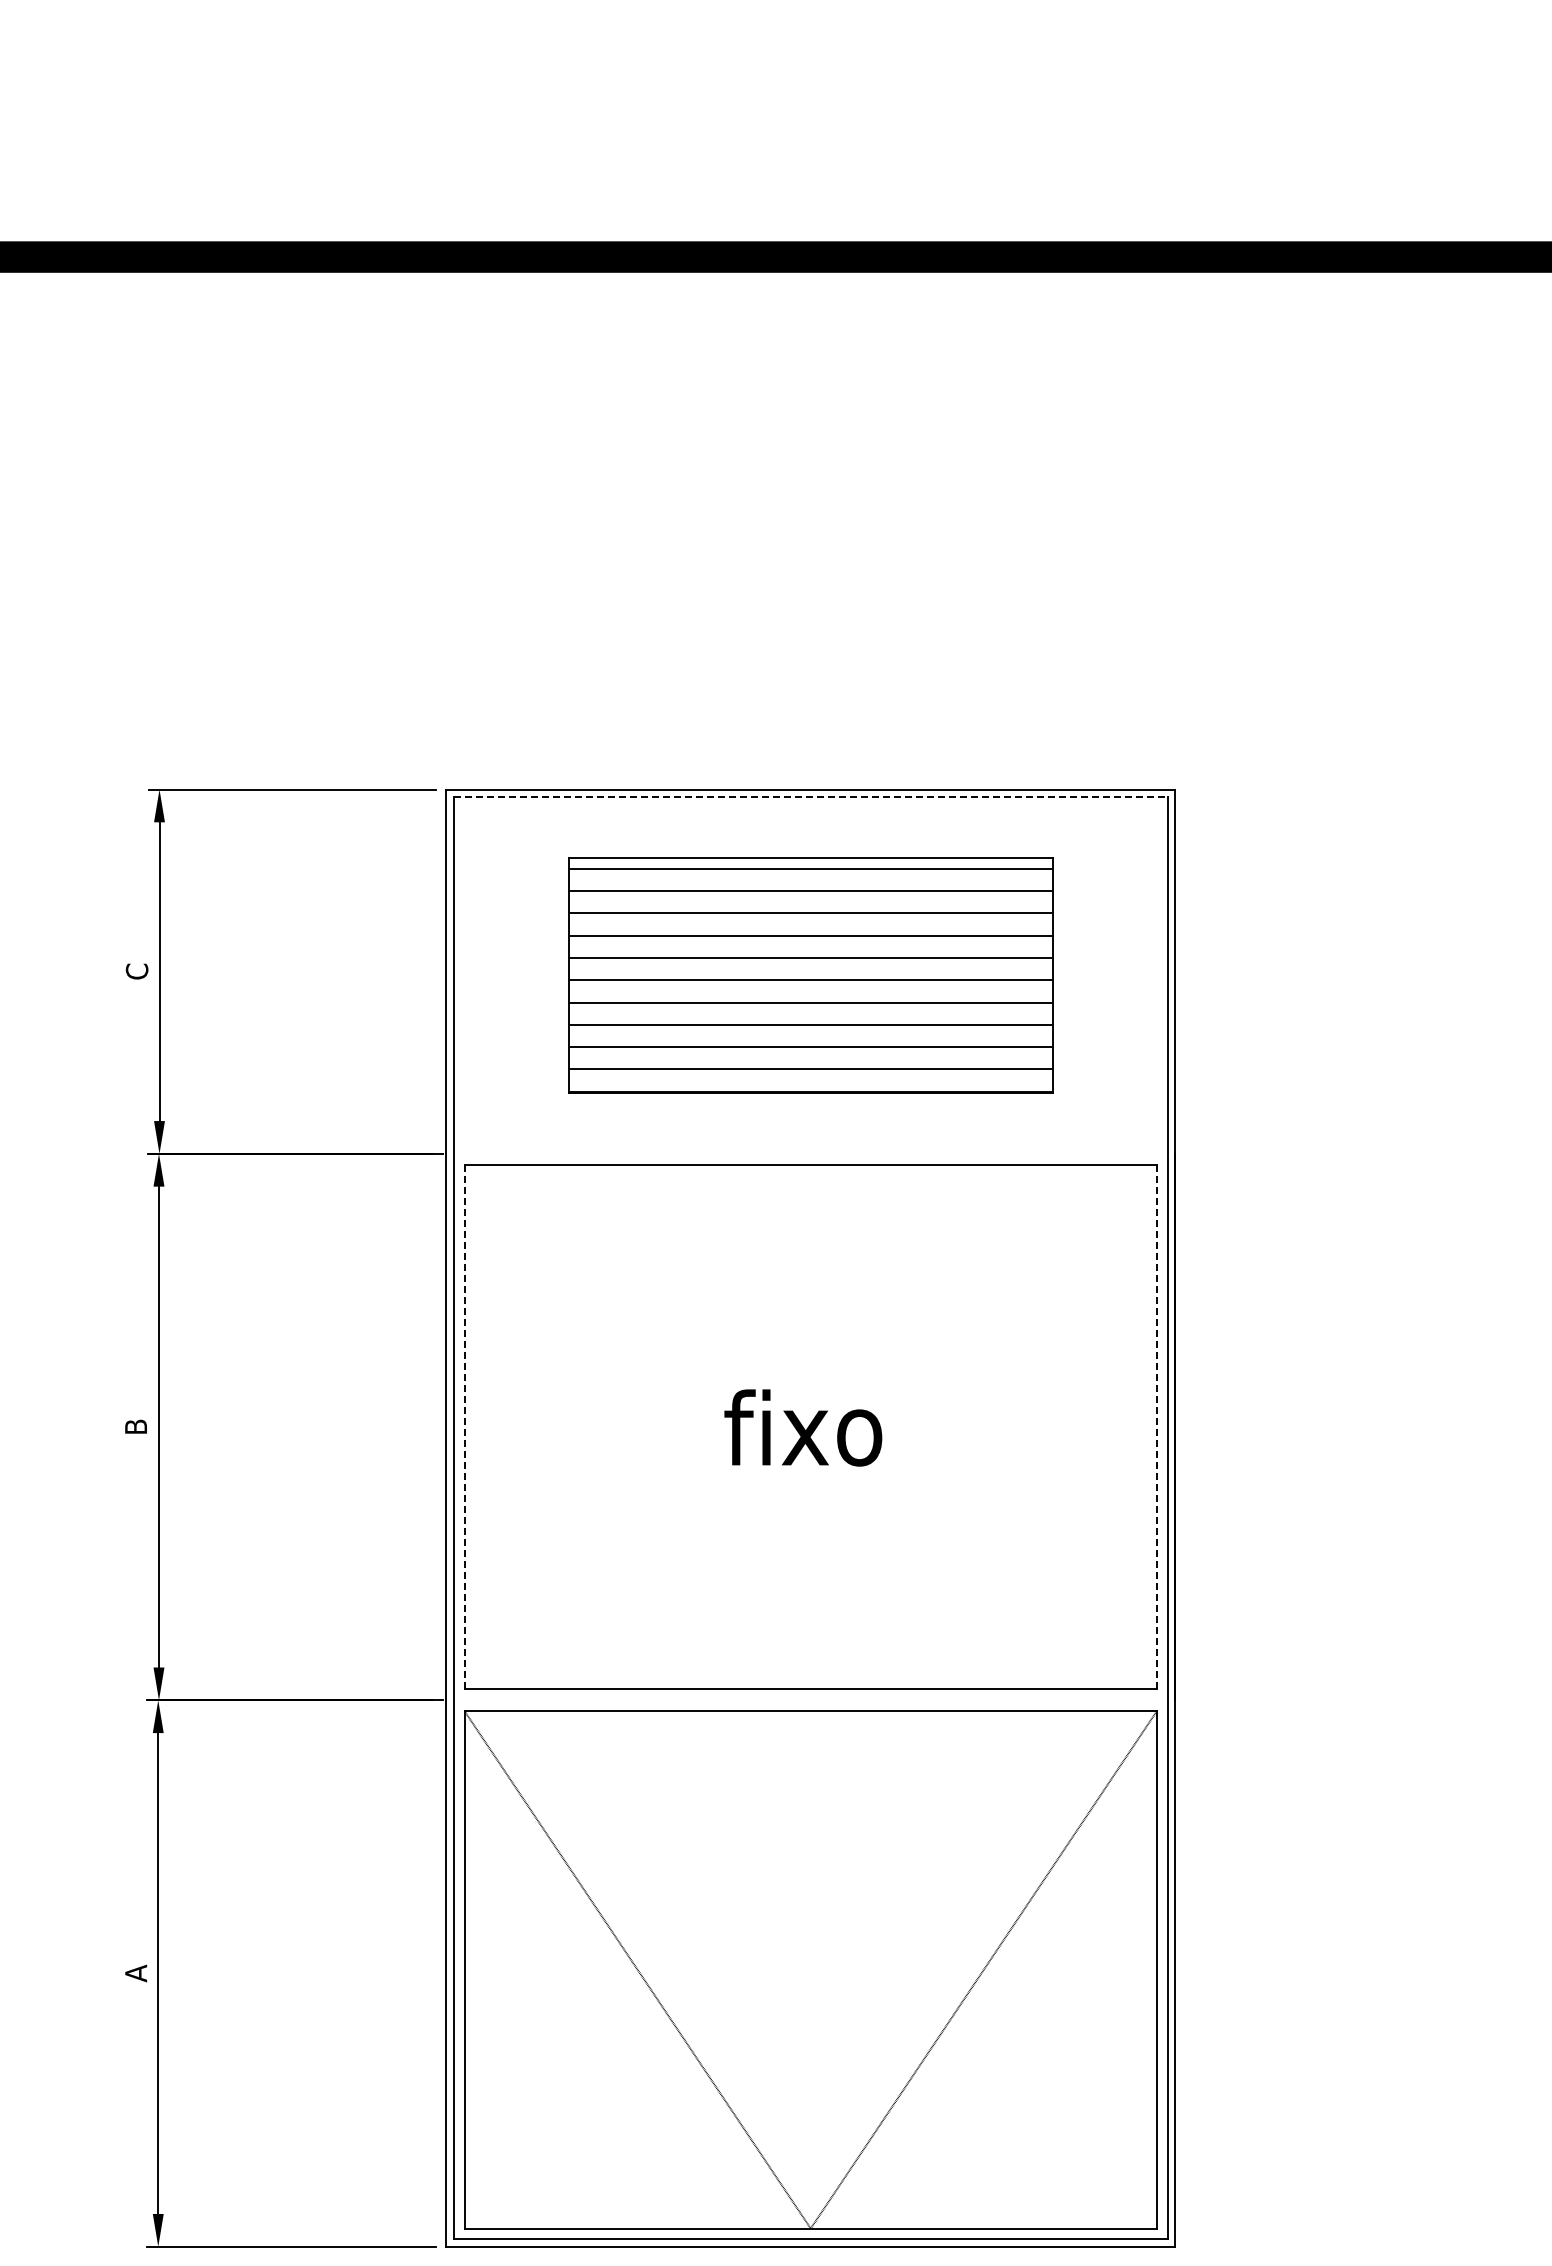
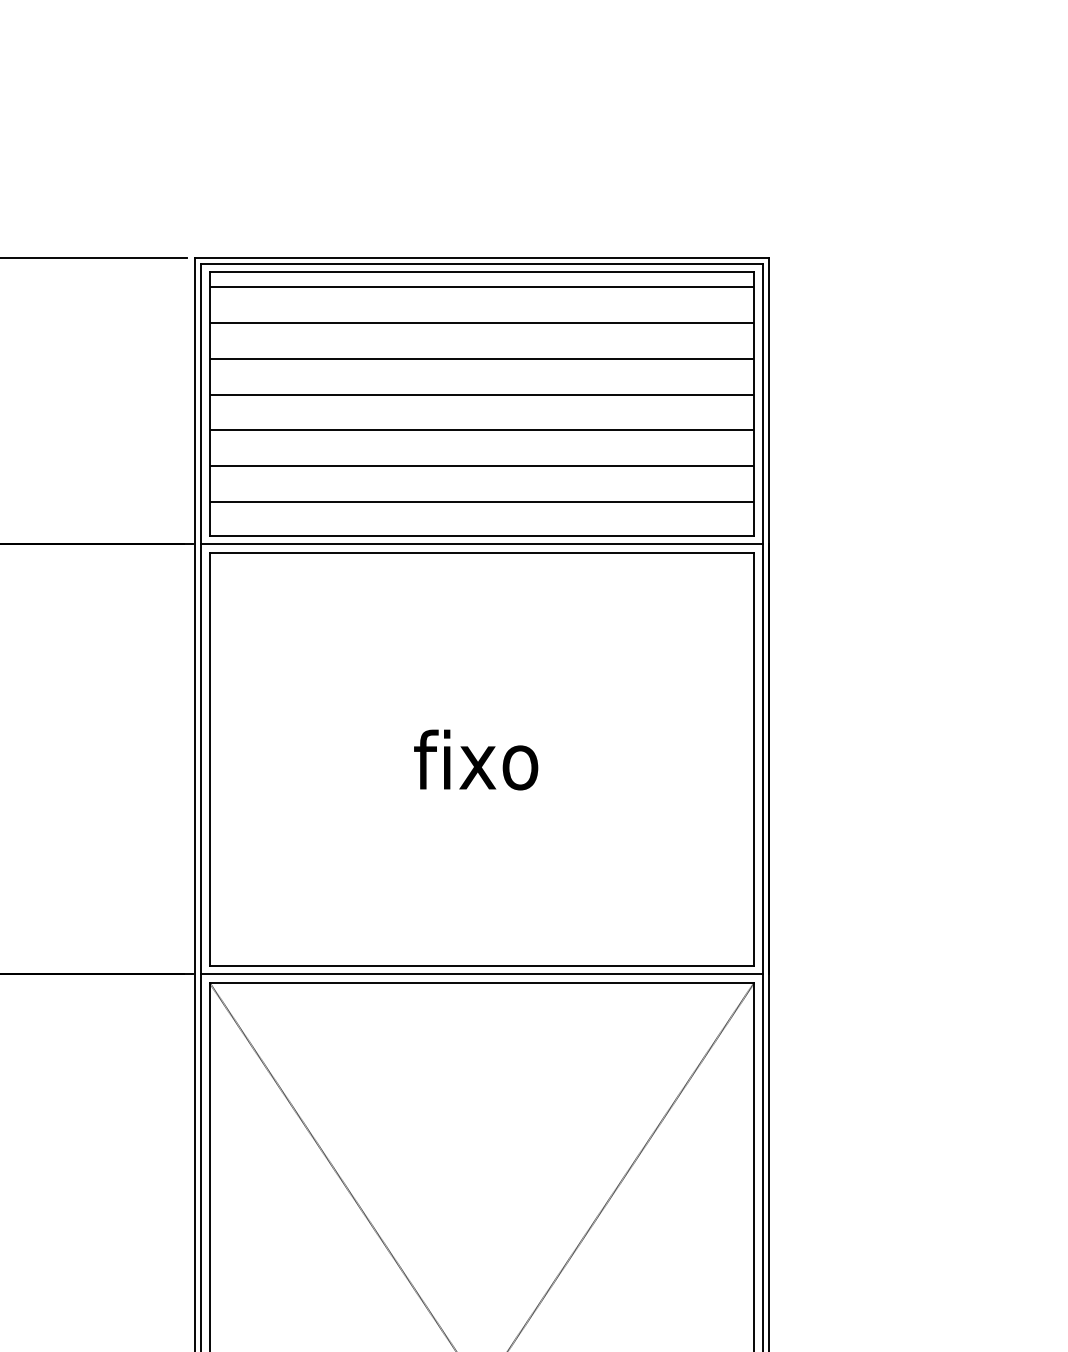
line: (811, 796) -> (482, 263), dashed -> solid
part: (810, 975) -> (481, 404), size x1.43
line: (810, 1153) -> (481, 544), added
line: (464, 1426) -> (209, 758), dashed -> solid
line: (1156, 1427) -> (753, 759), dashed -> solid
line: (810, 1700) -> (481, 974), added

